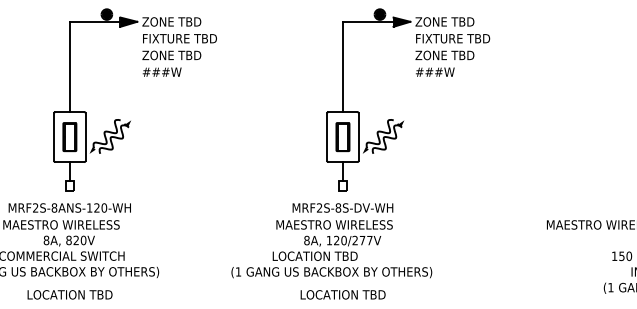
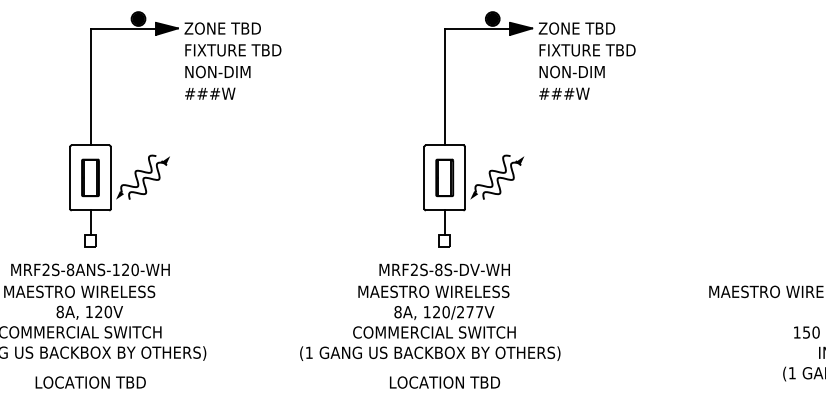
text: (171, 55) -> (222, 72), ZONE TBD -> NON-DIM
text: (444, 55) -> (576, 72), ZONE TBD -> NON-DIM
text: (68, 240) -> (88, 312), 820V -> 120V
text: (334, 255) -> (433, 331), LOCATION TBD -> COMMERCIAL SWITCH

